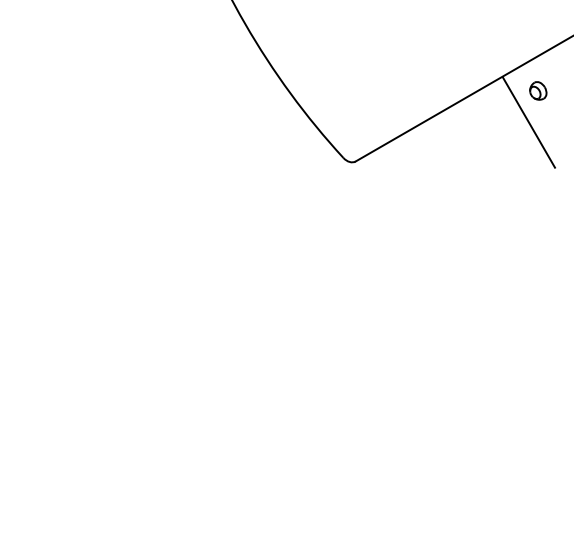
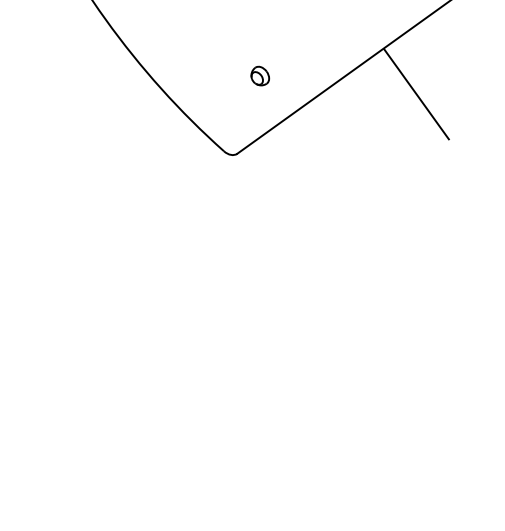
part: (538, 90) -> (260, 75), moved

